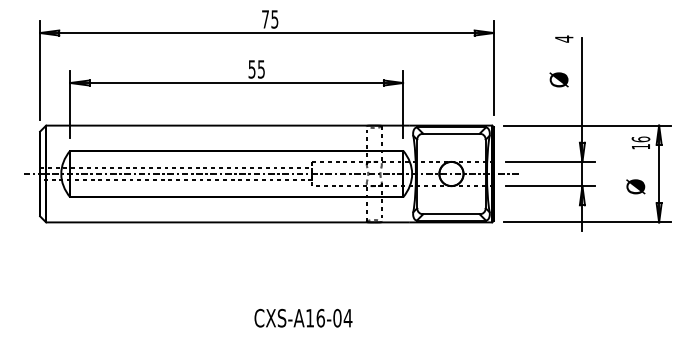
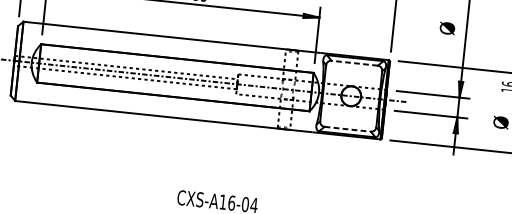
line: (450, 133) -> (353, 63), solid -> dashed
line: (451, 214) -> (347, 129), solid -> dashed

